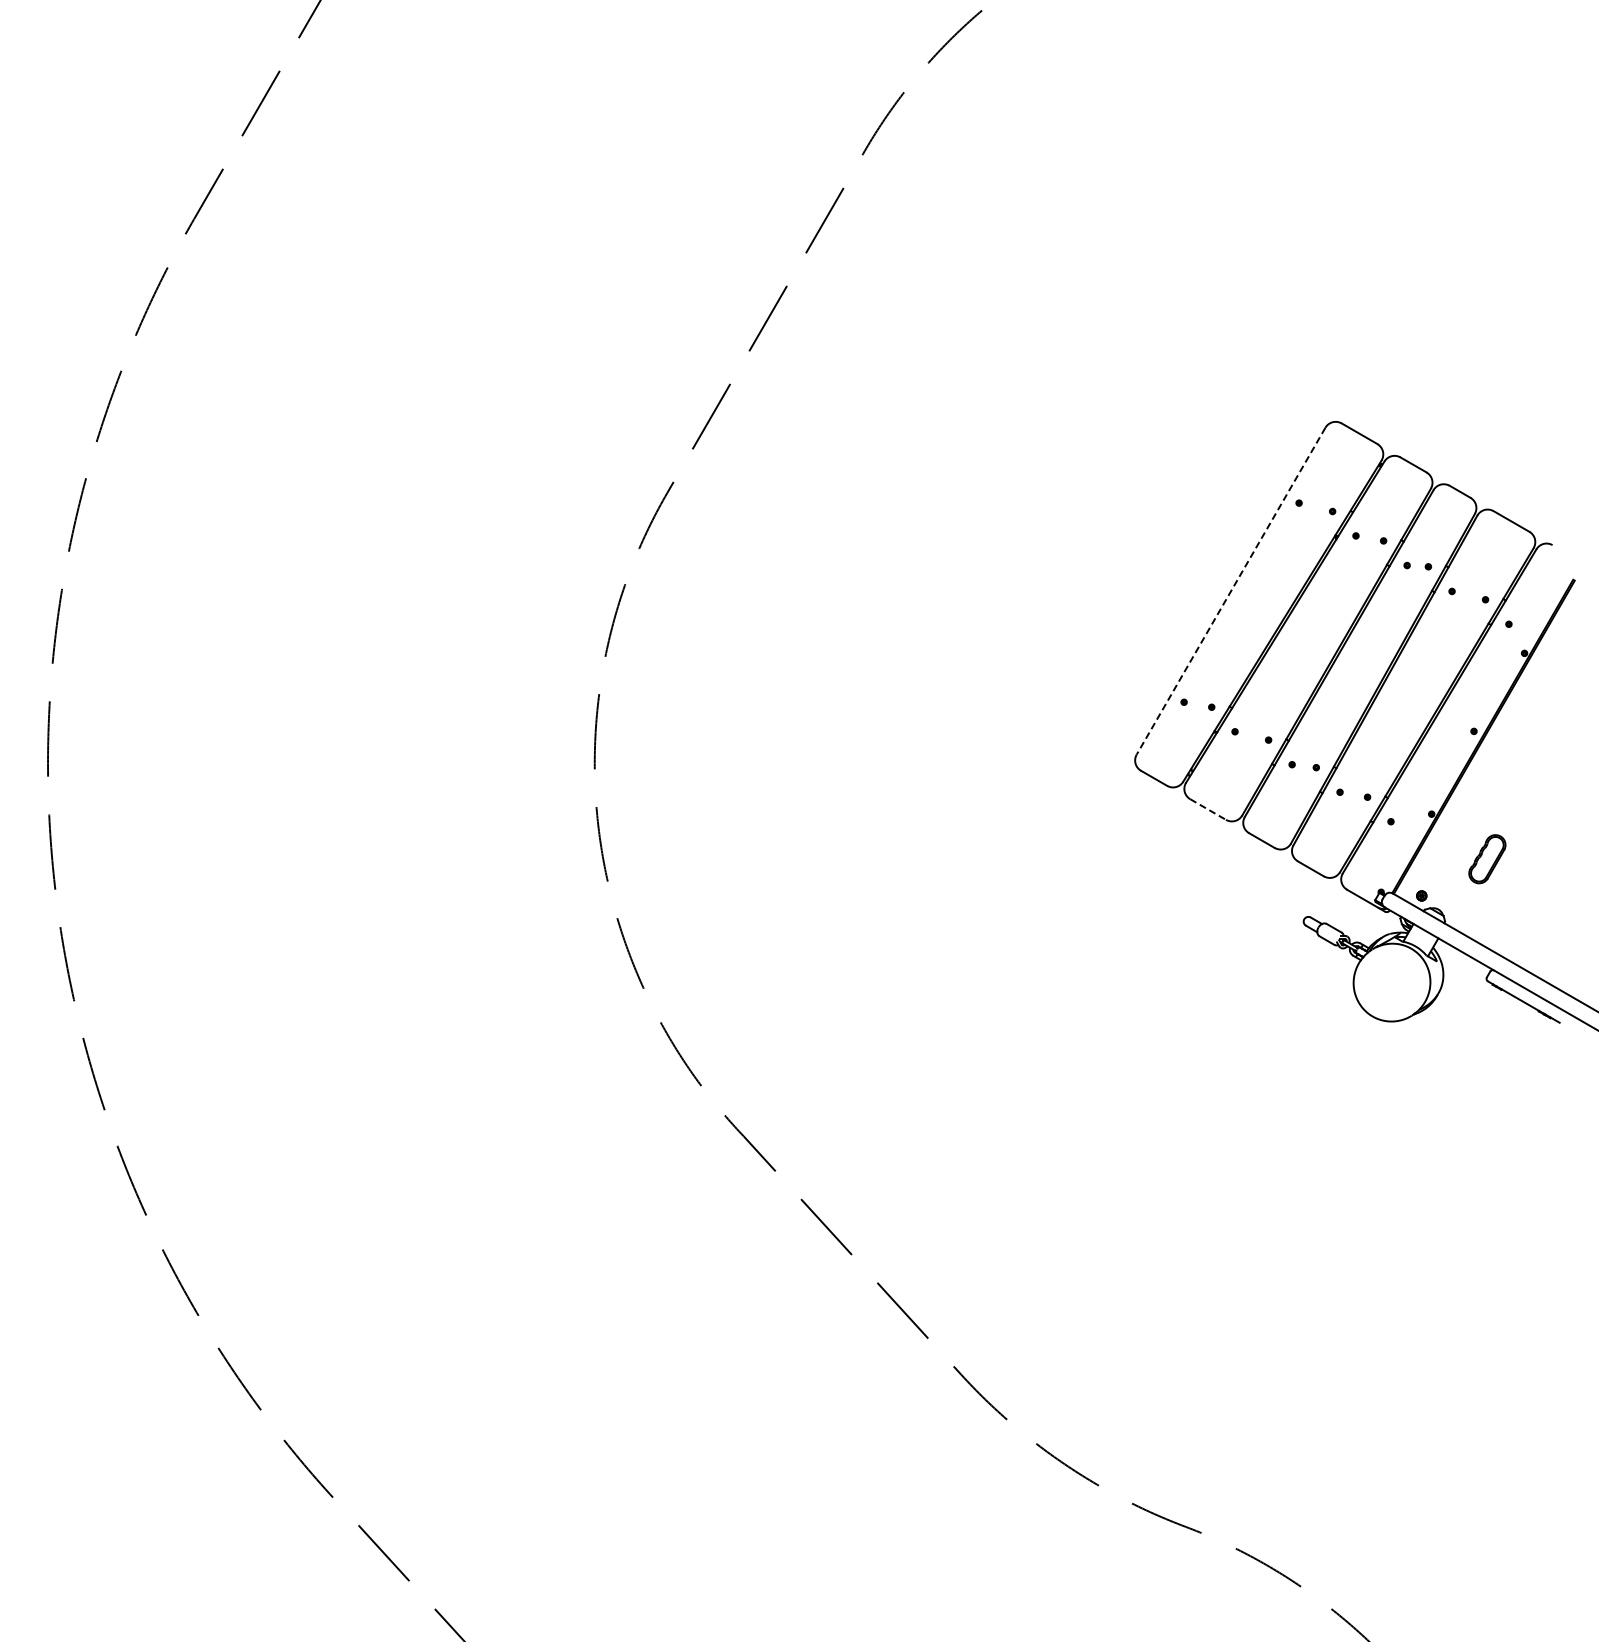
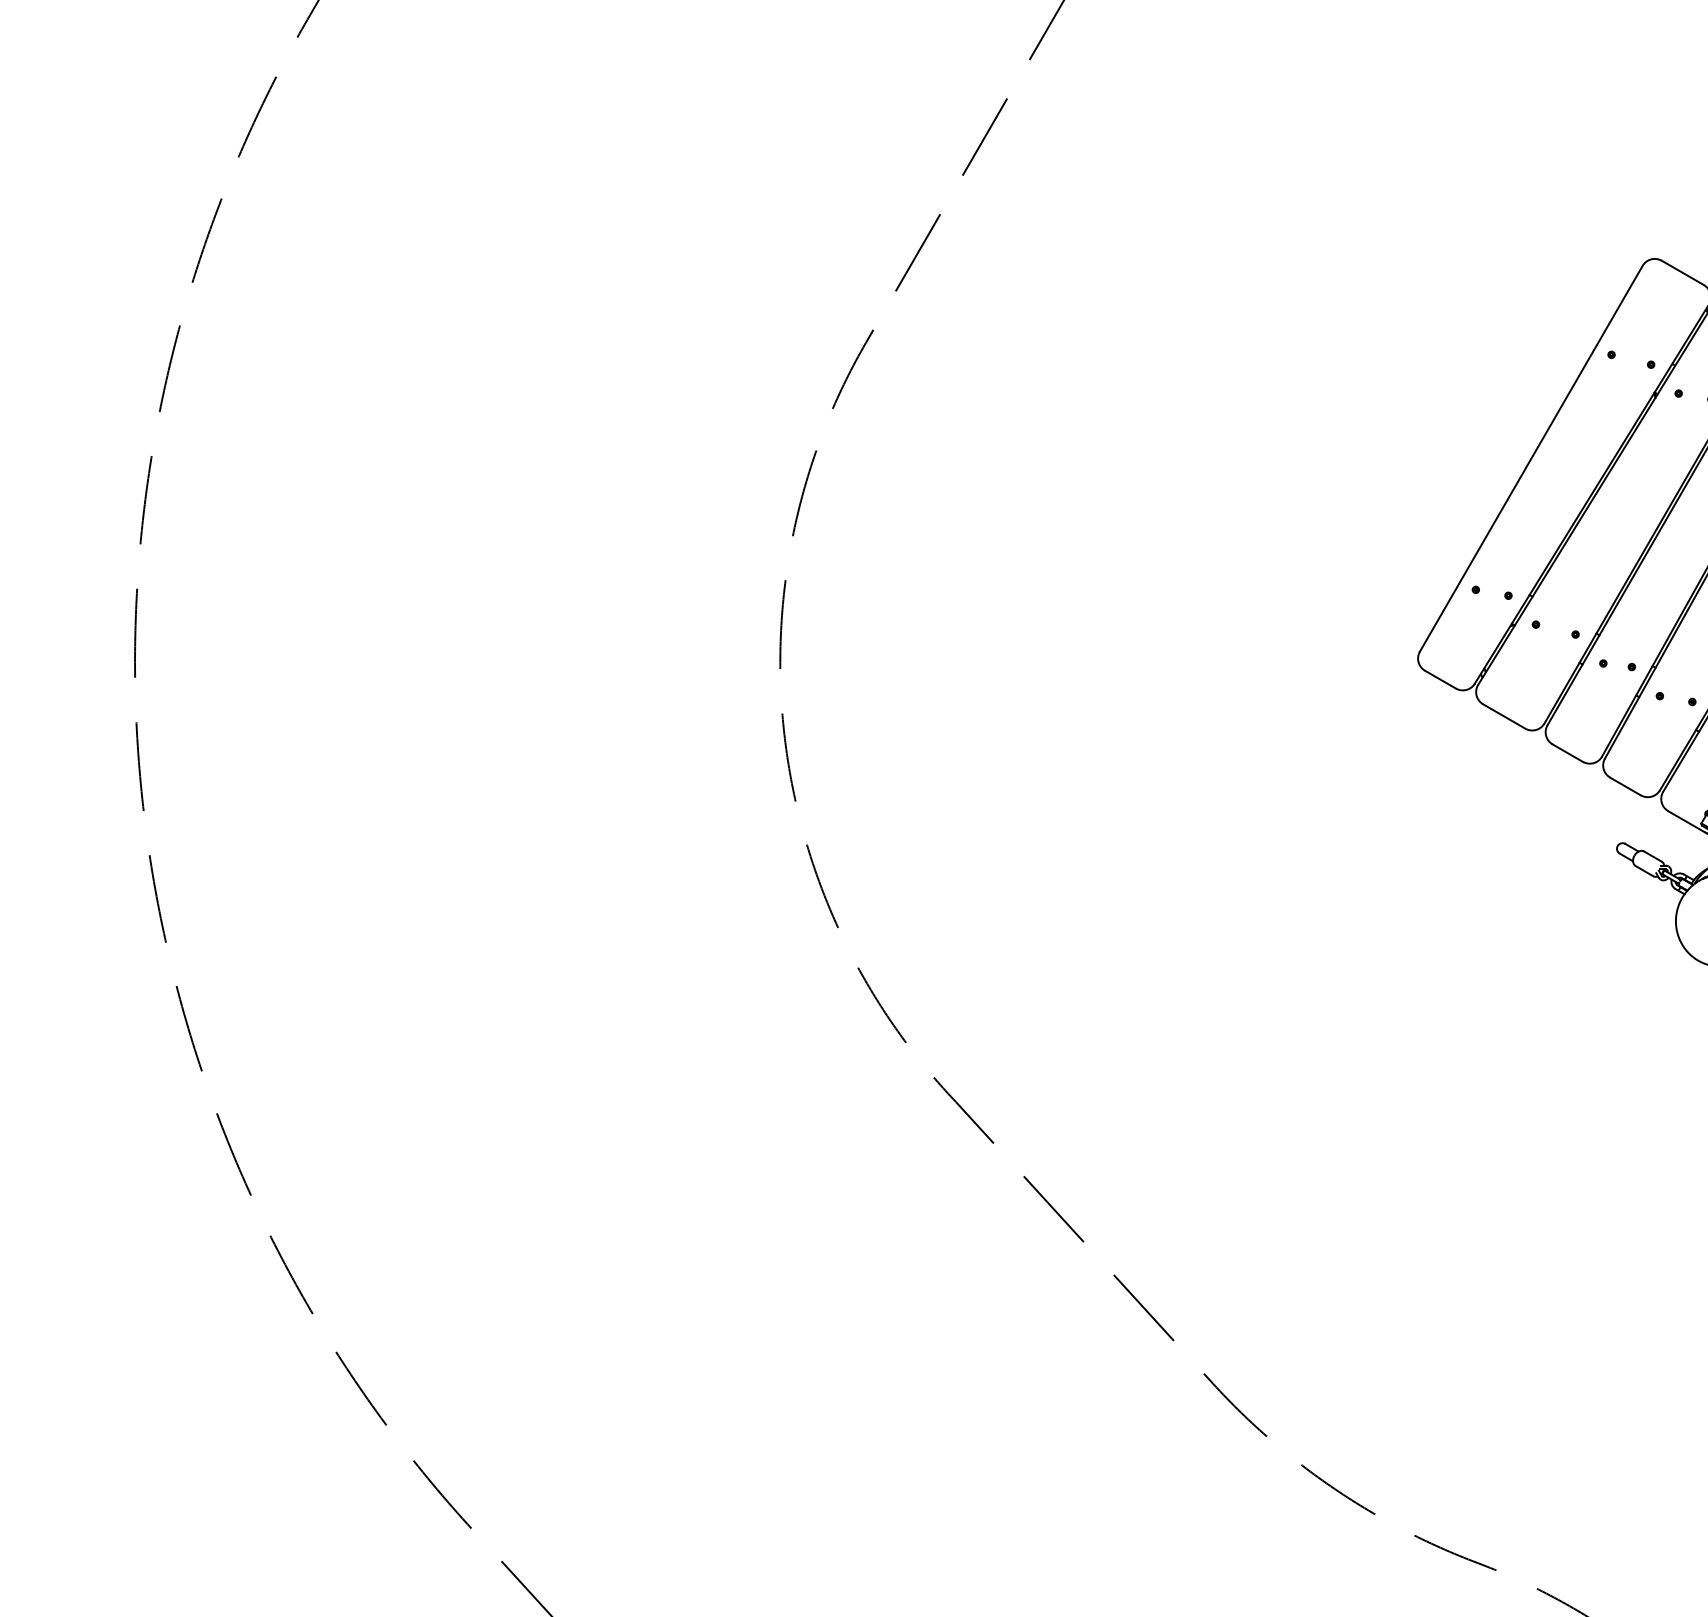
line: (1231, 591) -> (1531, 459), dashed -> solid
line: (1208, 809) -> (1504, 716), dashed -> solid

